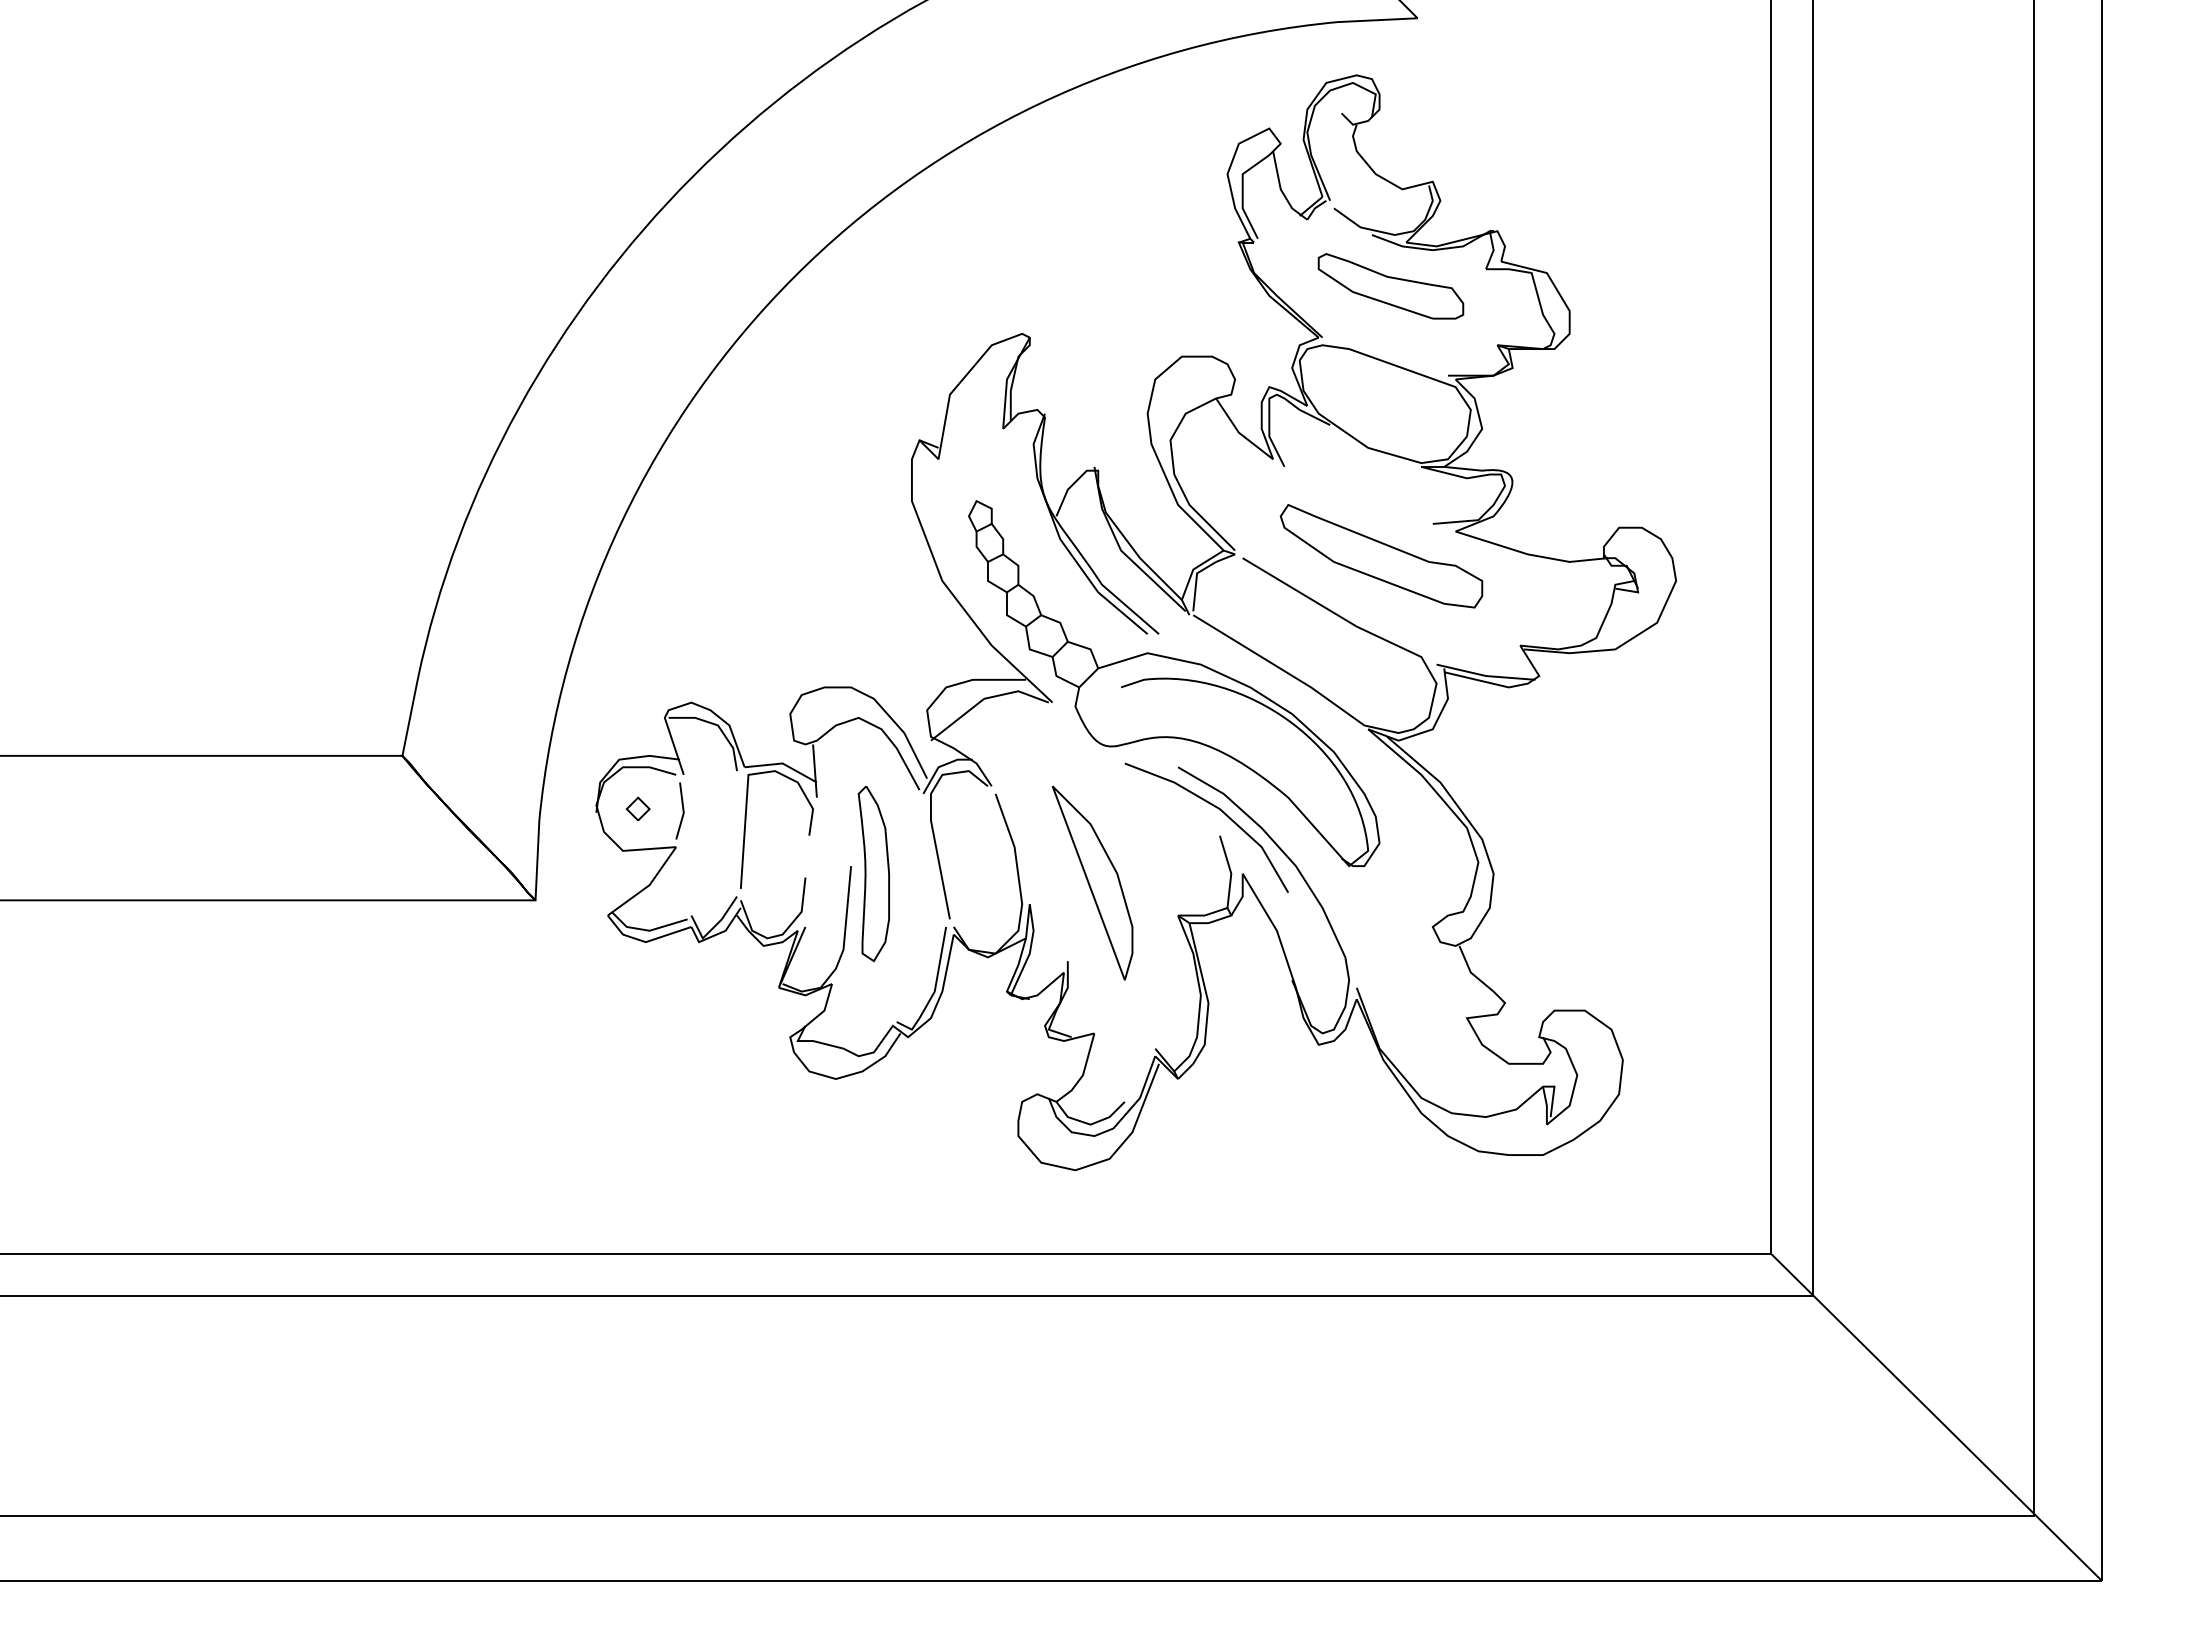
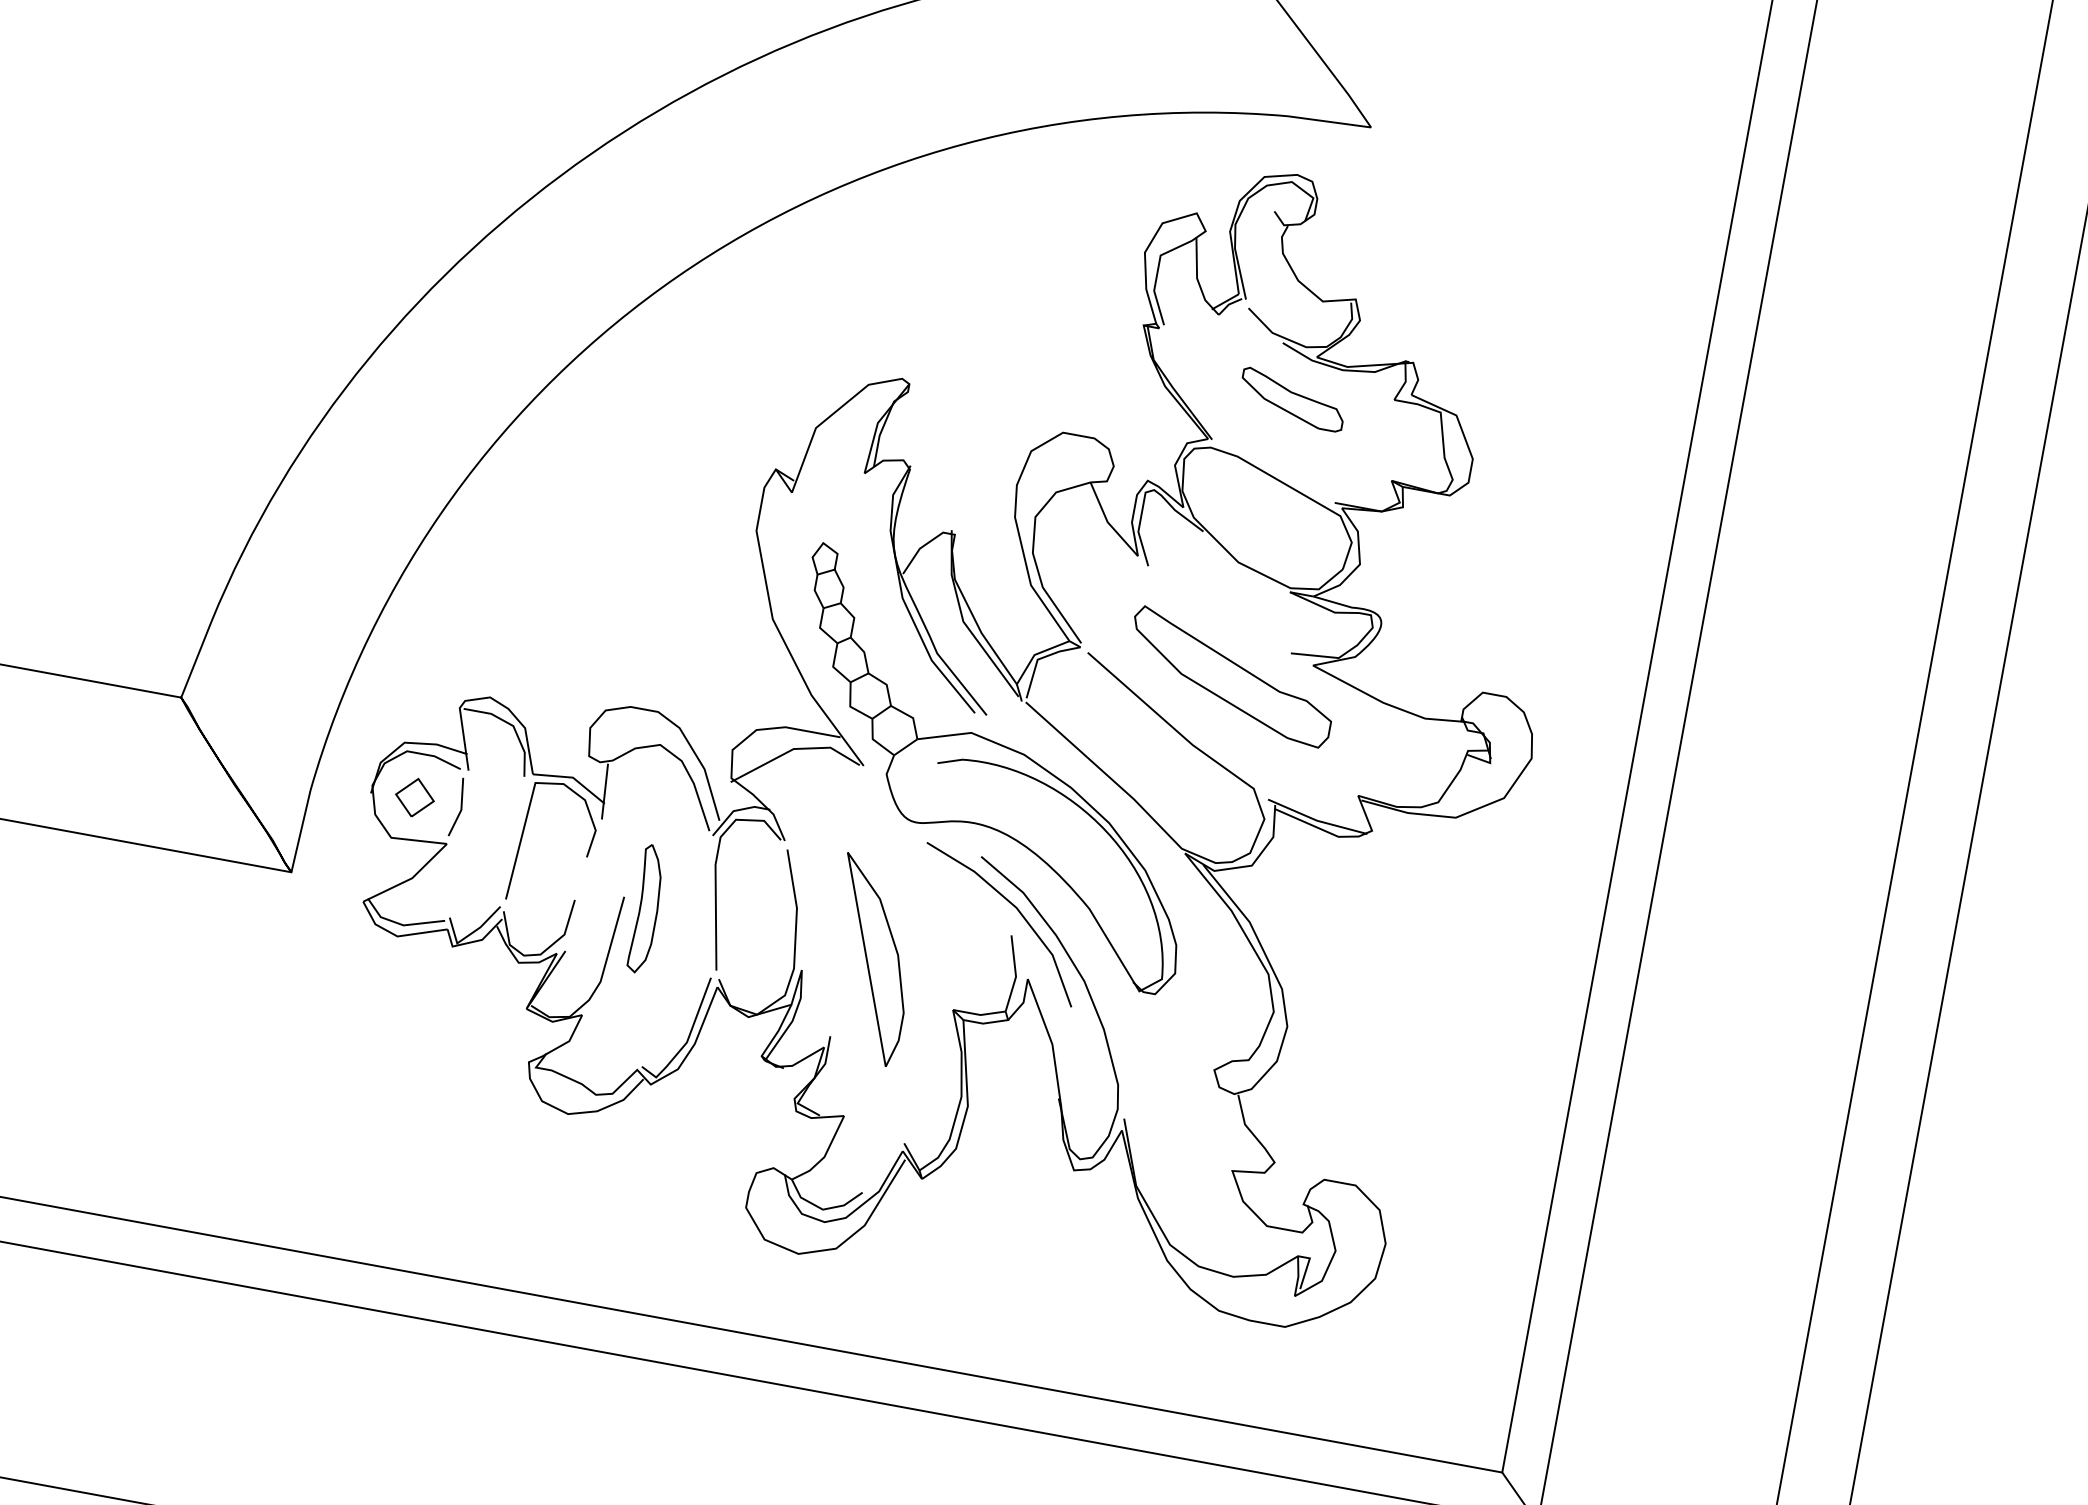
part: (1390, 286) -> (1292, 399), size x0.7
part: (637, 808) -> (414, 796), size x1.6
part: (873, 873) -> (646, 908), size x0.7

